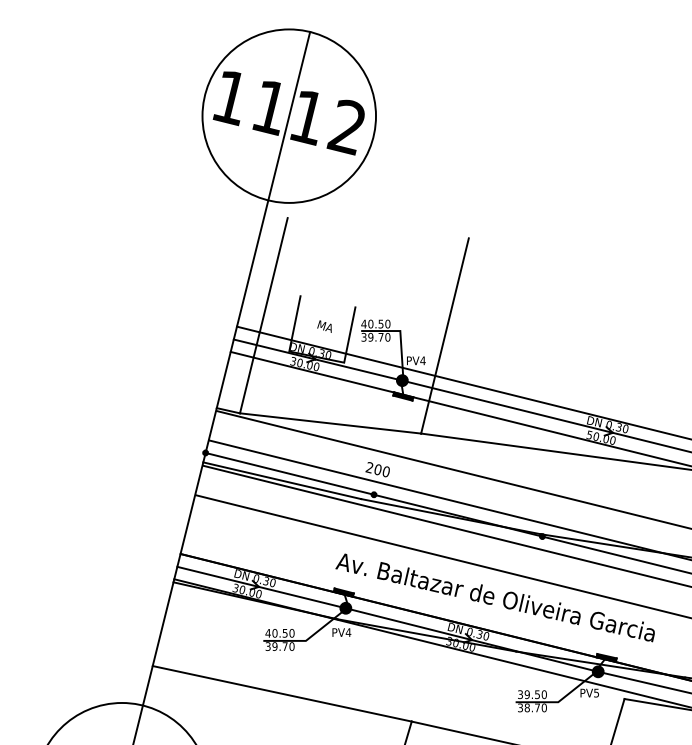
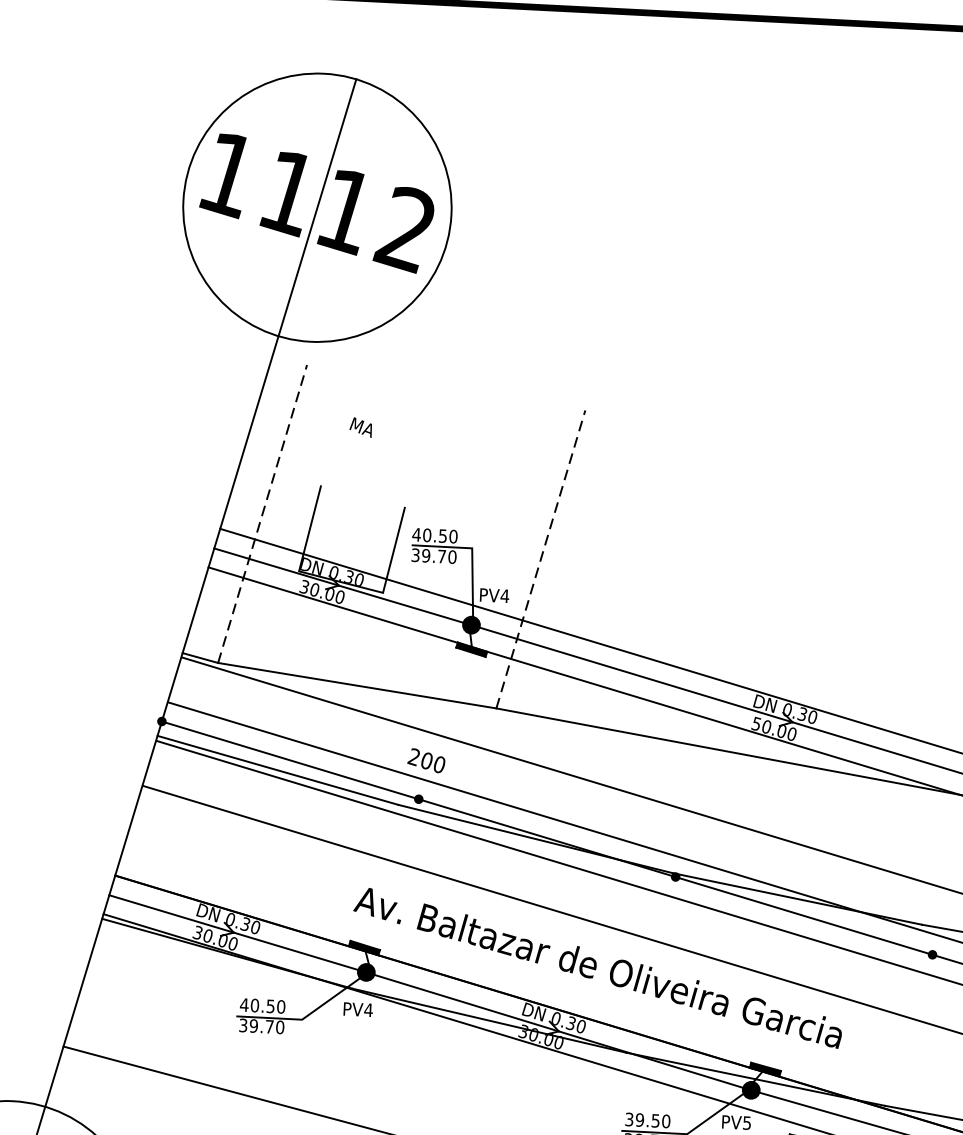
line: (263, 315) -> (262, 513), solid -> dashed
text: (324, 326) -> (360, 427), moved
line: (445, 335) -> (541, 558), solid -> dashed

